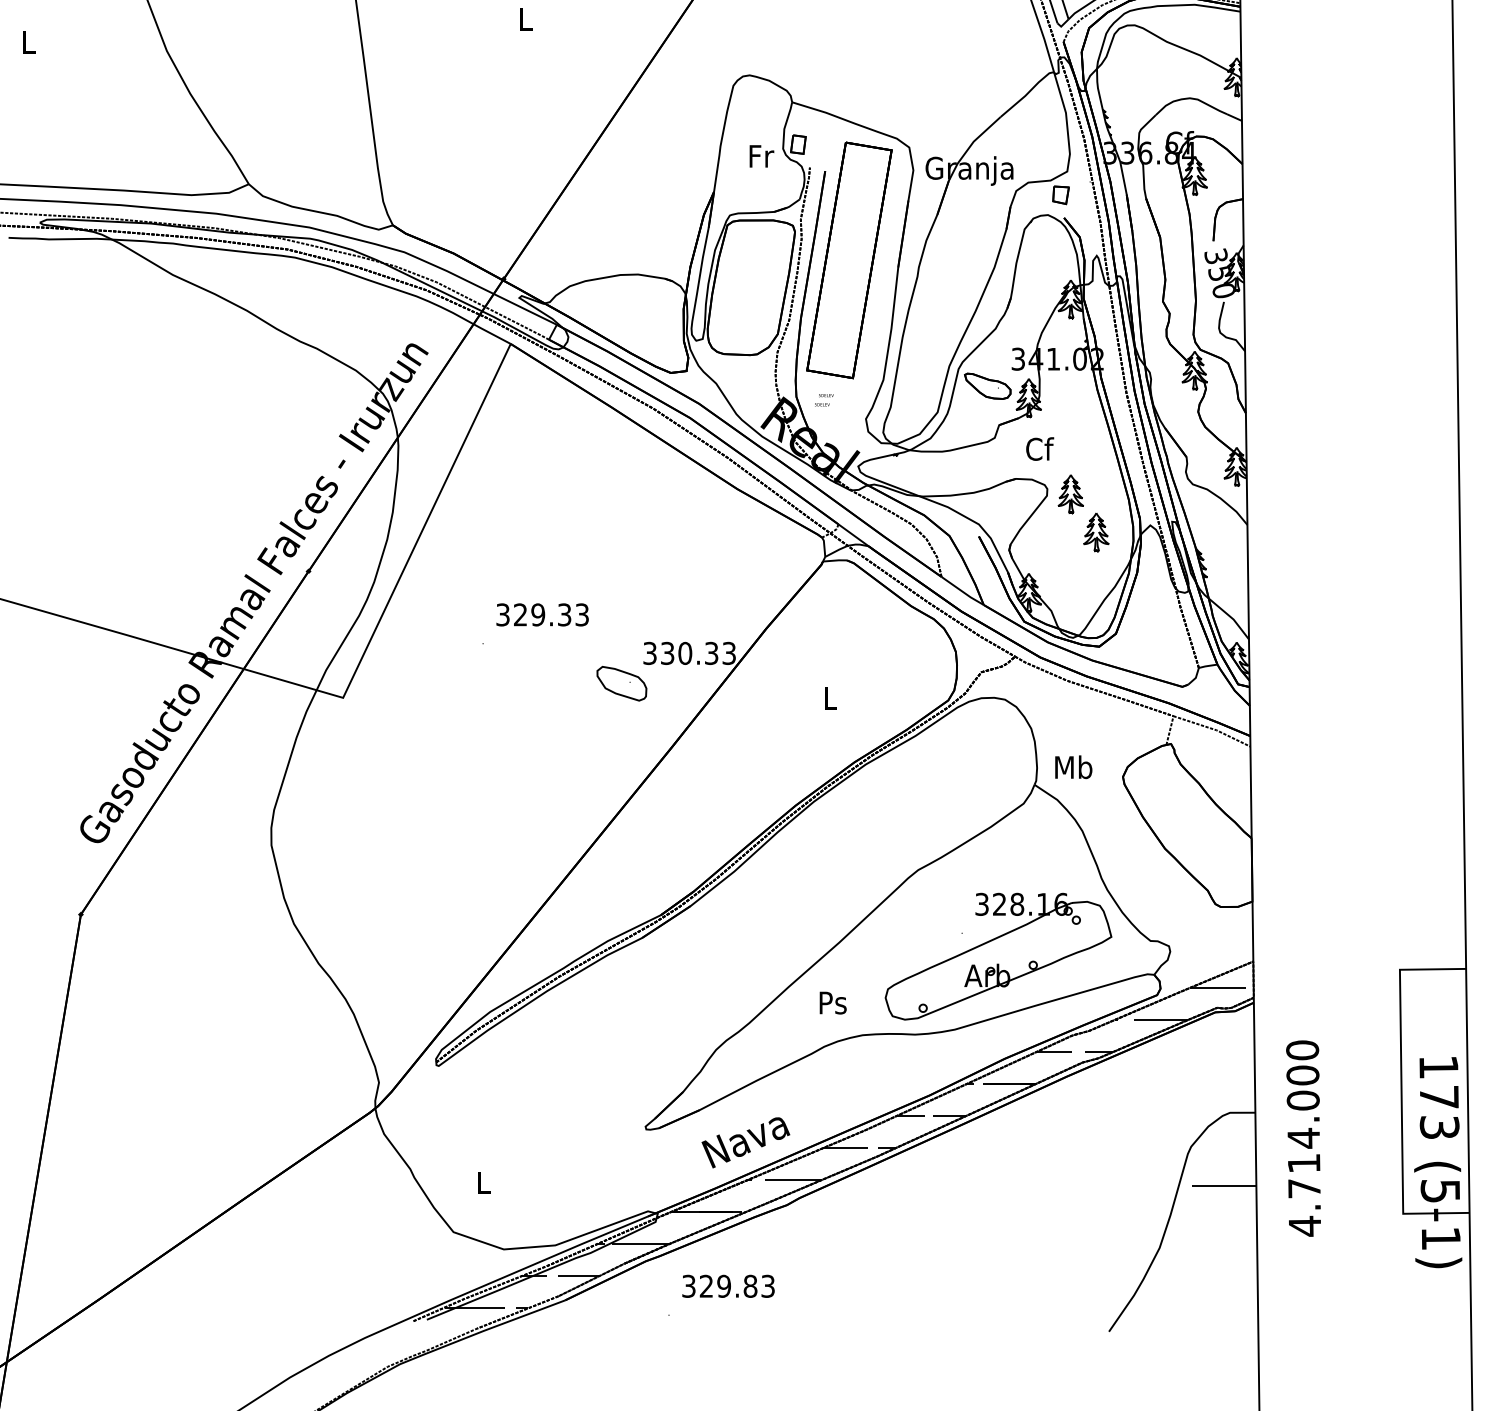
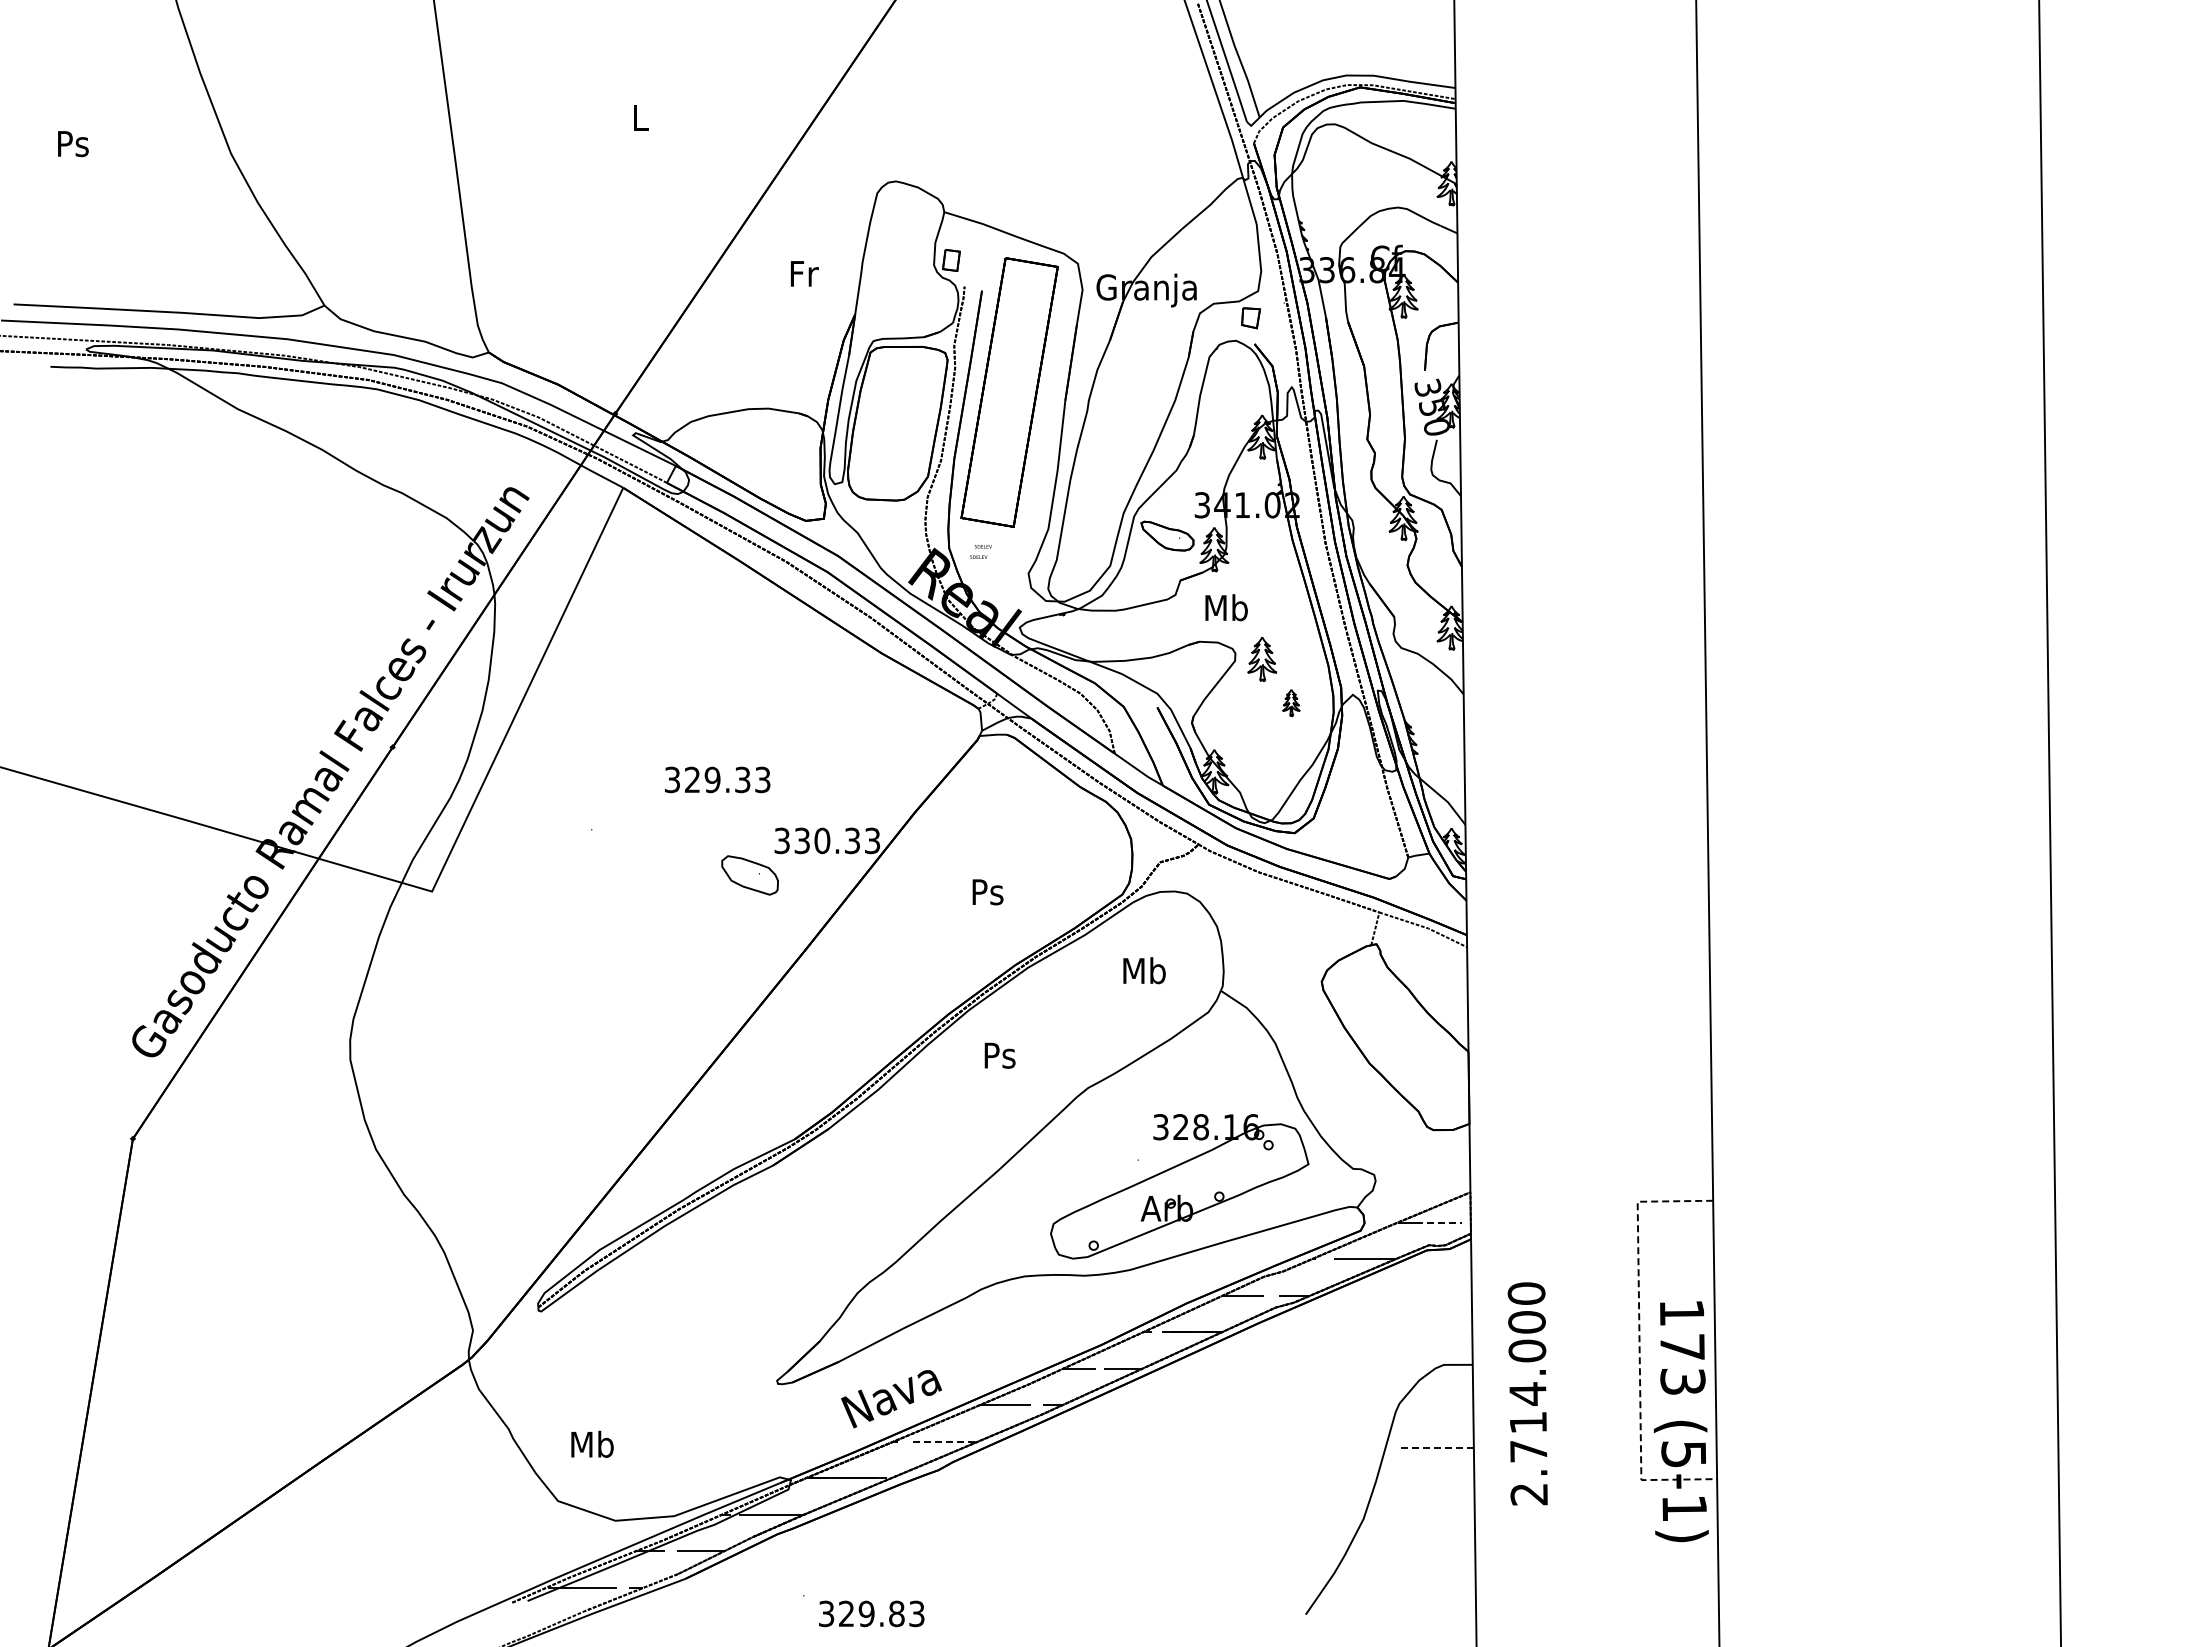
text: (28, 42) -> (73, 144), L -> Ps
text: (761, 156) -> (804, 273), moved
text: (1039, 448) -> (1226, 607), Cf -> Mb
part: (1096, 532) -> (1291, 702), size x0.6
text: (542, 614) -> (717, 779), moved
text: (830, 698) -> (987, 892), L -> Ps
text: (1073, 767) -> (1144, 970), moved
line: (1225, 987) -> (1438, 1222), solid -> dashed
text: (832, 1002) -> (999, 1055), moved
line: (1401, 1092) -> (1639, 1341), solid -> dashed
line: (793, 1179) -> (945, 1441), solid -> dashed
text: (483, 1181) -> (592, 1443), L -> Mb
line: (1224, 1186) -> (1437, 1448), solid -> dashed
text: (1304, 1226) -> (1528, 1494), 4.714.000 -> 2.714.000
text: (728, 1286) -> (871, 1613), moved

